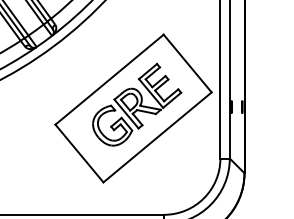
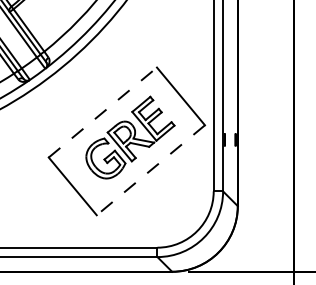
line: (110, 79) -> (103, 112), solid -> dashed
line: (157, 137) -> (150, 170), solid -> dashed

